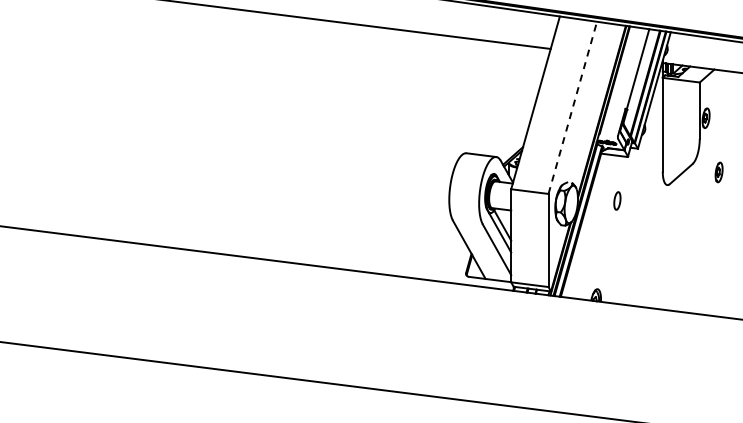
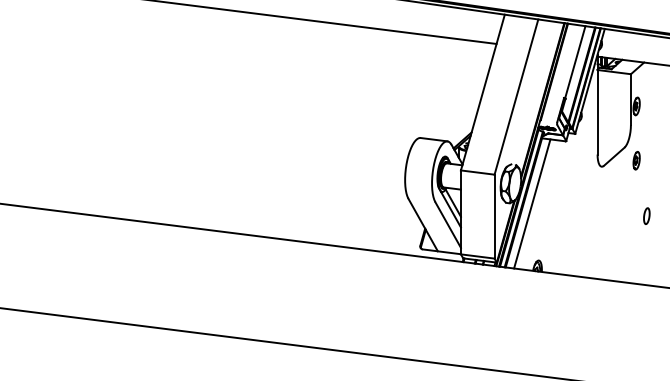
line: (572, 107) -> (516, 96), dashed -> solid
part: (718, 172) -> (636, 160), moved
part: (617, 200) -> (646, 215), moved
line: (590, 226) -> (532, 204), added

